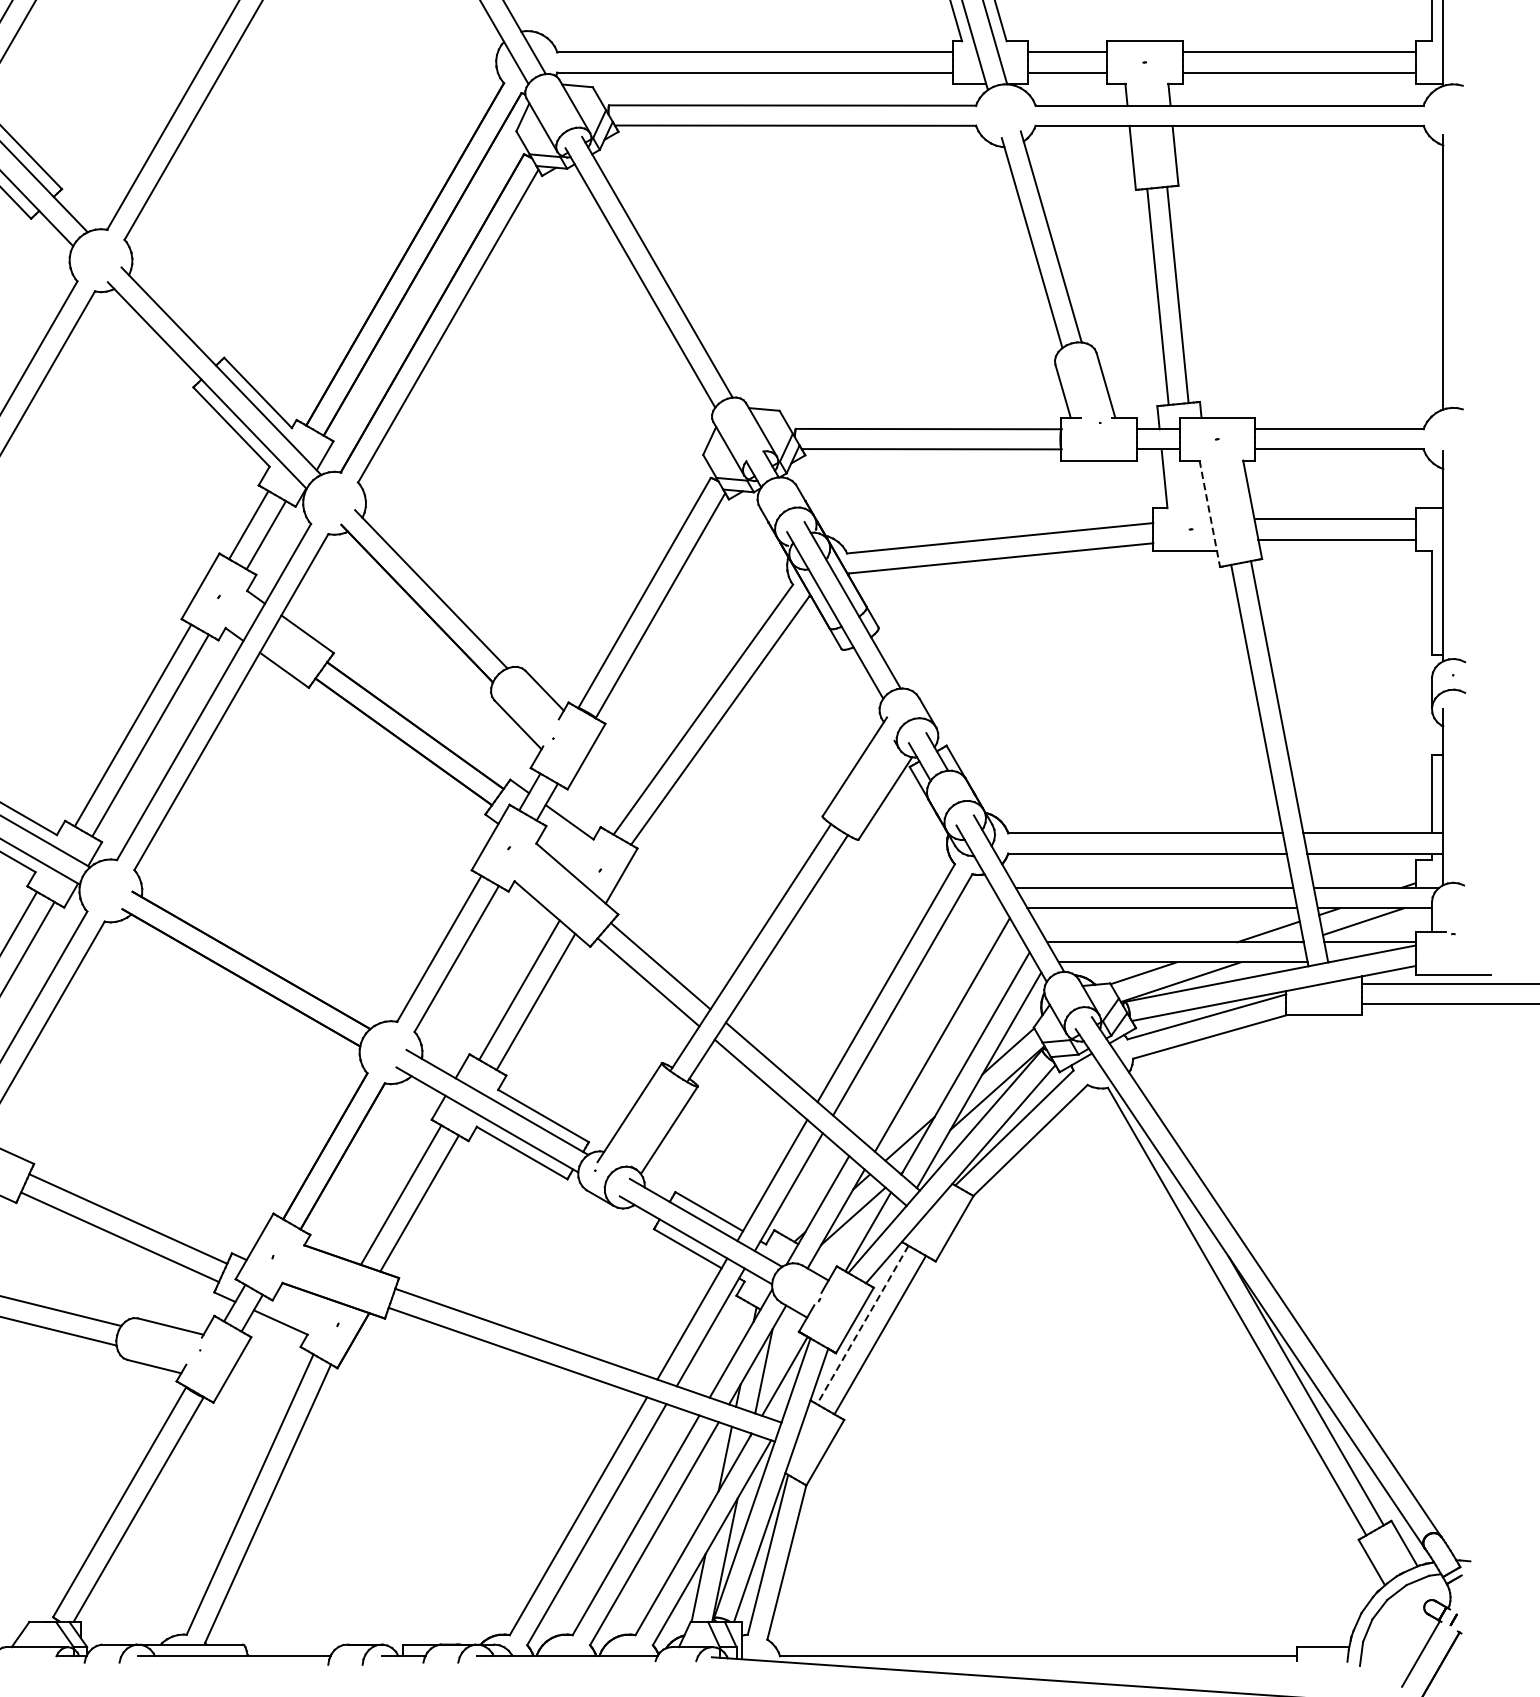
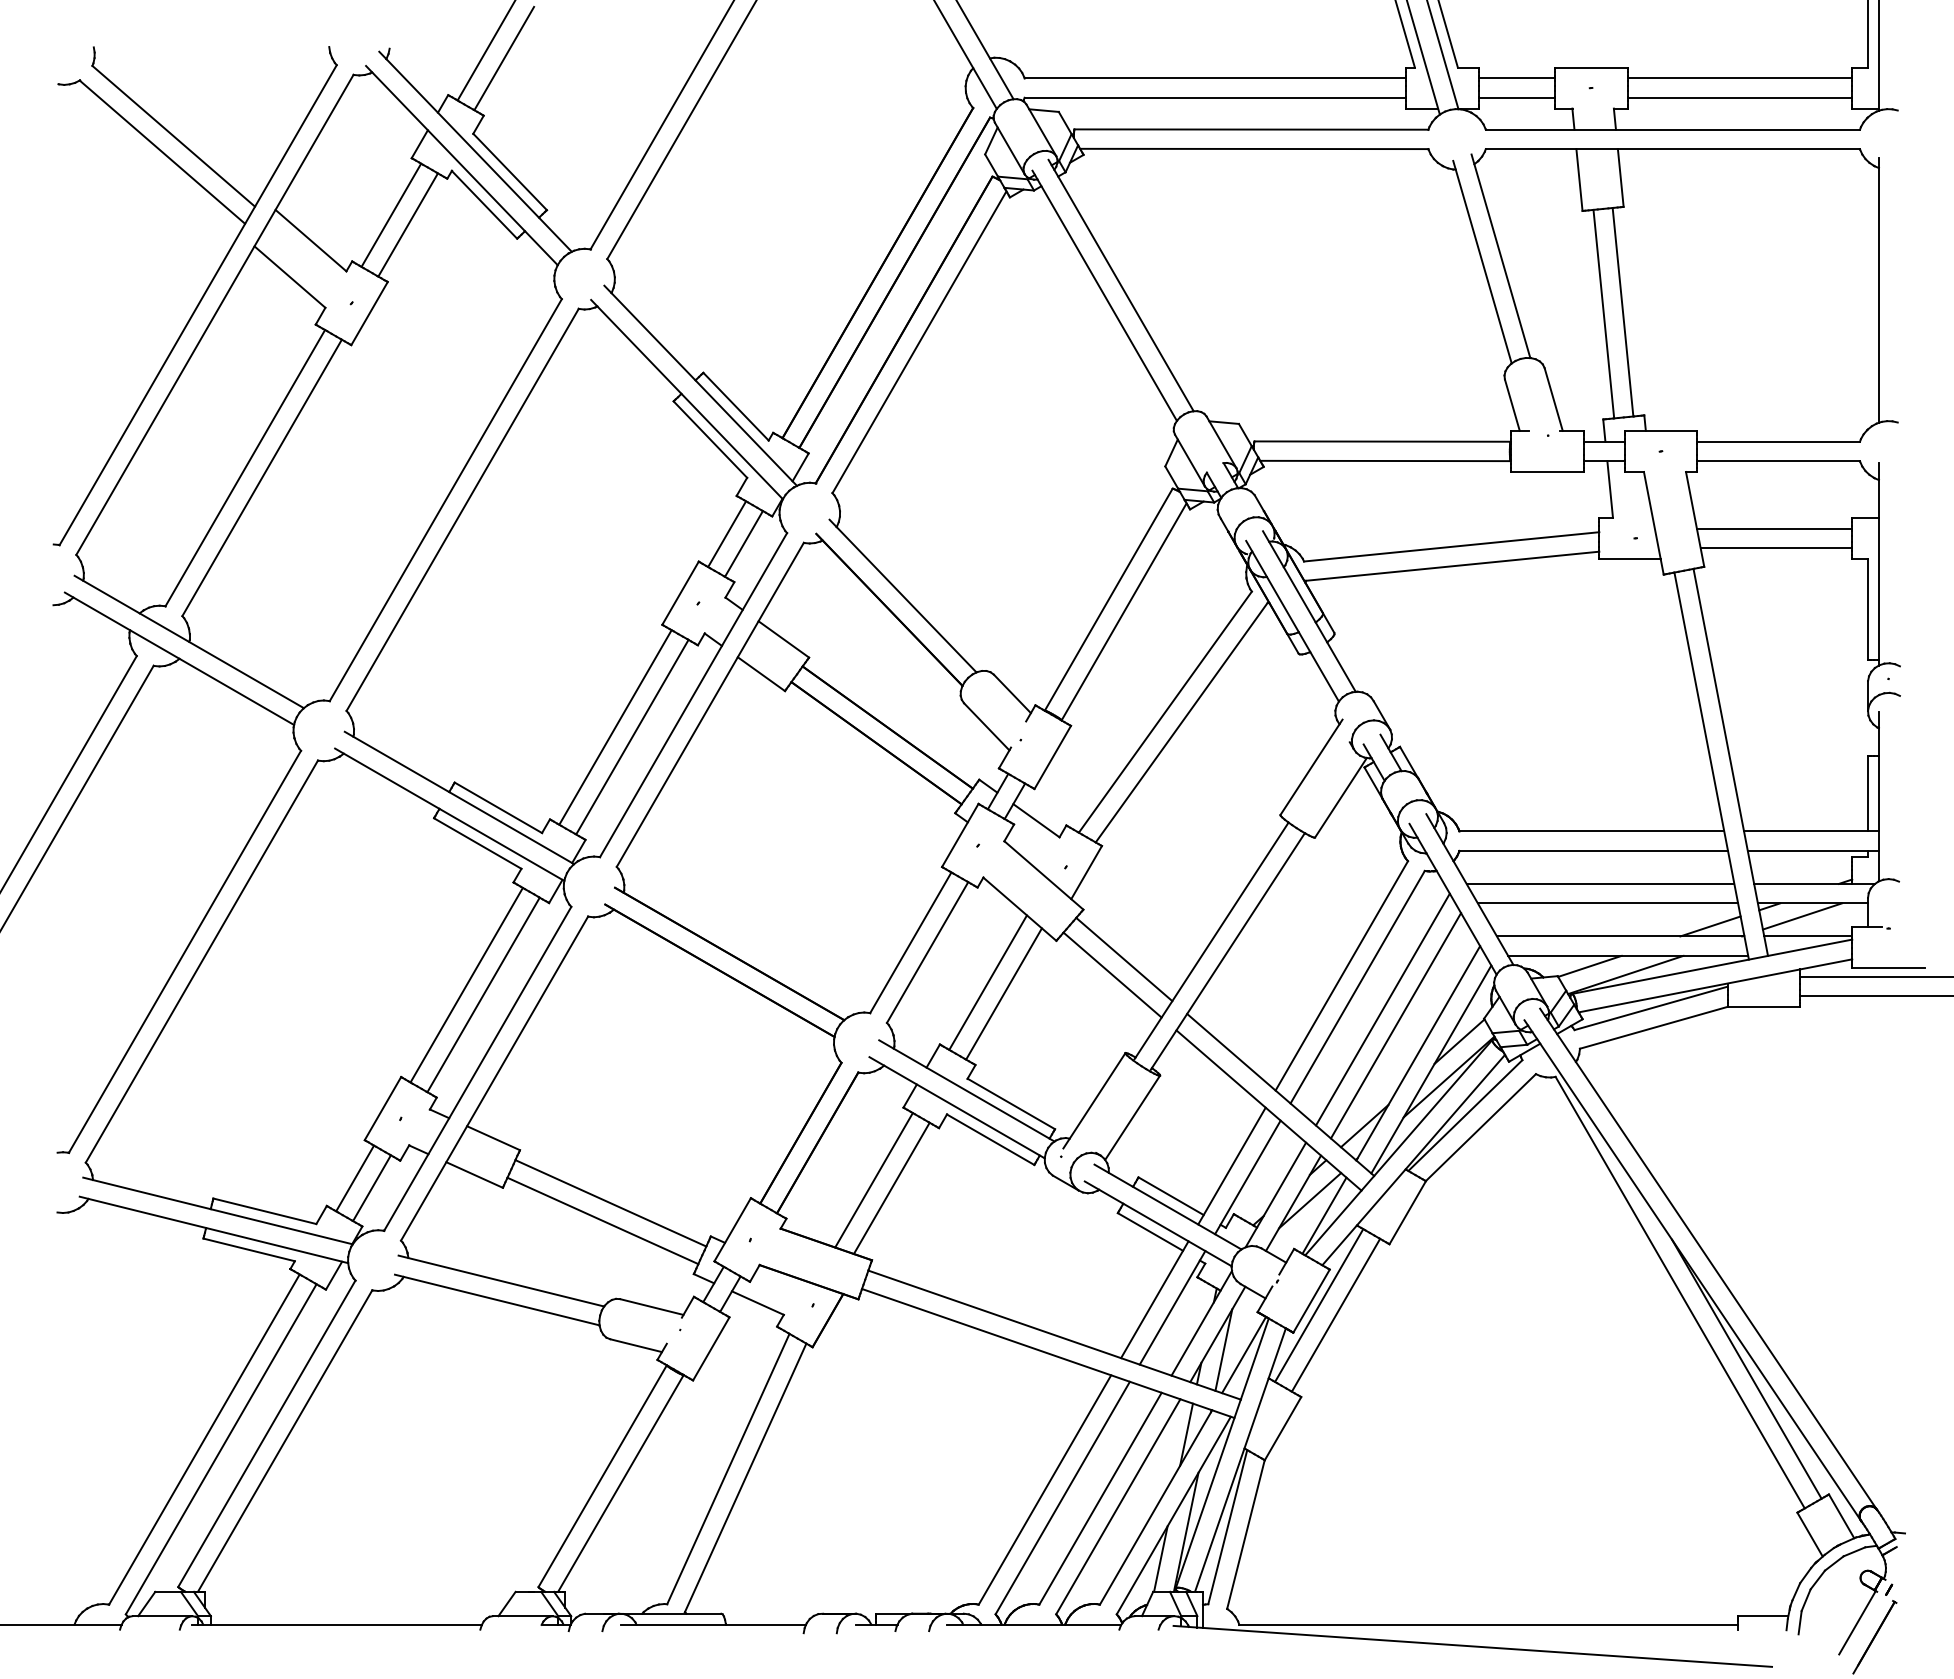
line: (1209, 514) -> (1653, 523), dashed -> solid
line: (928, 1018) -> (1382, 1009), added
line: (862, 1324) -> (1318, 1305), dashed -> solid

